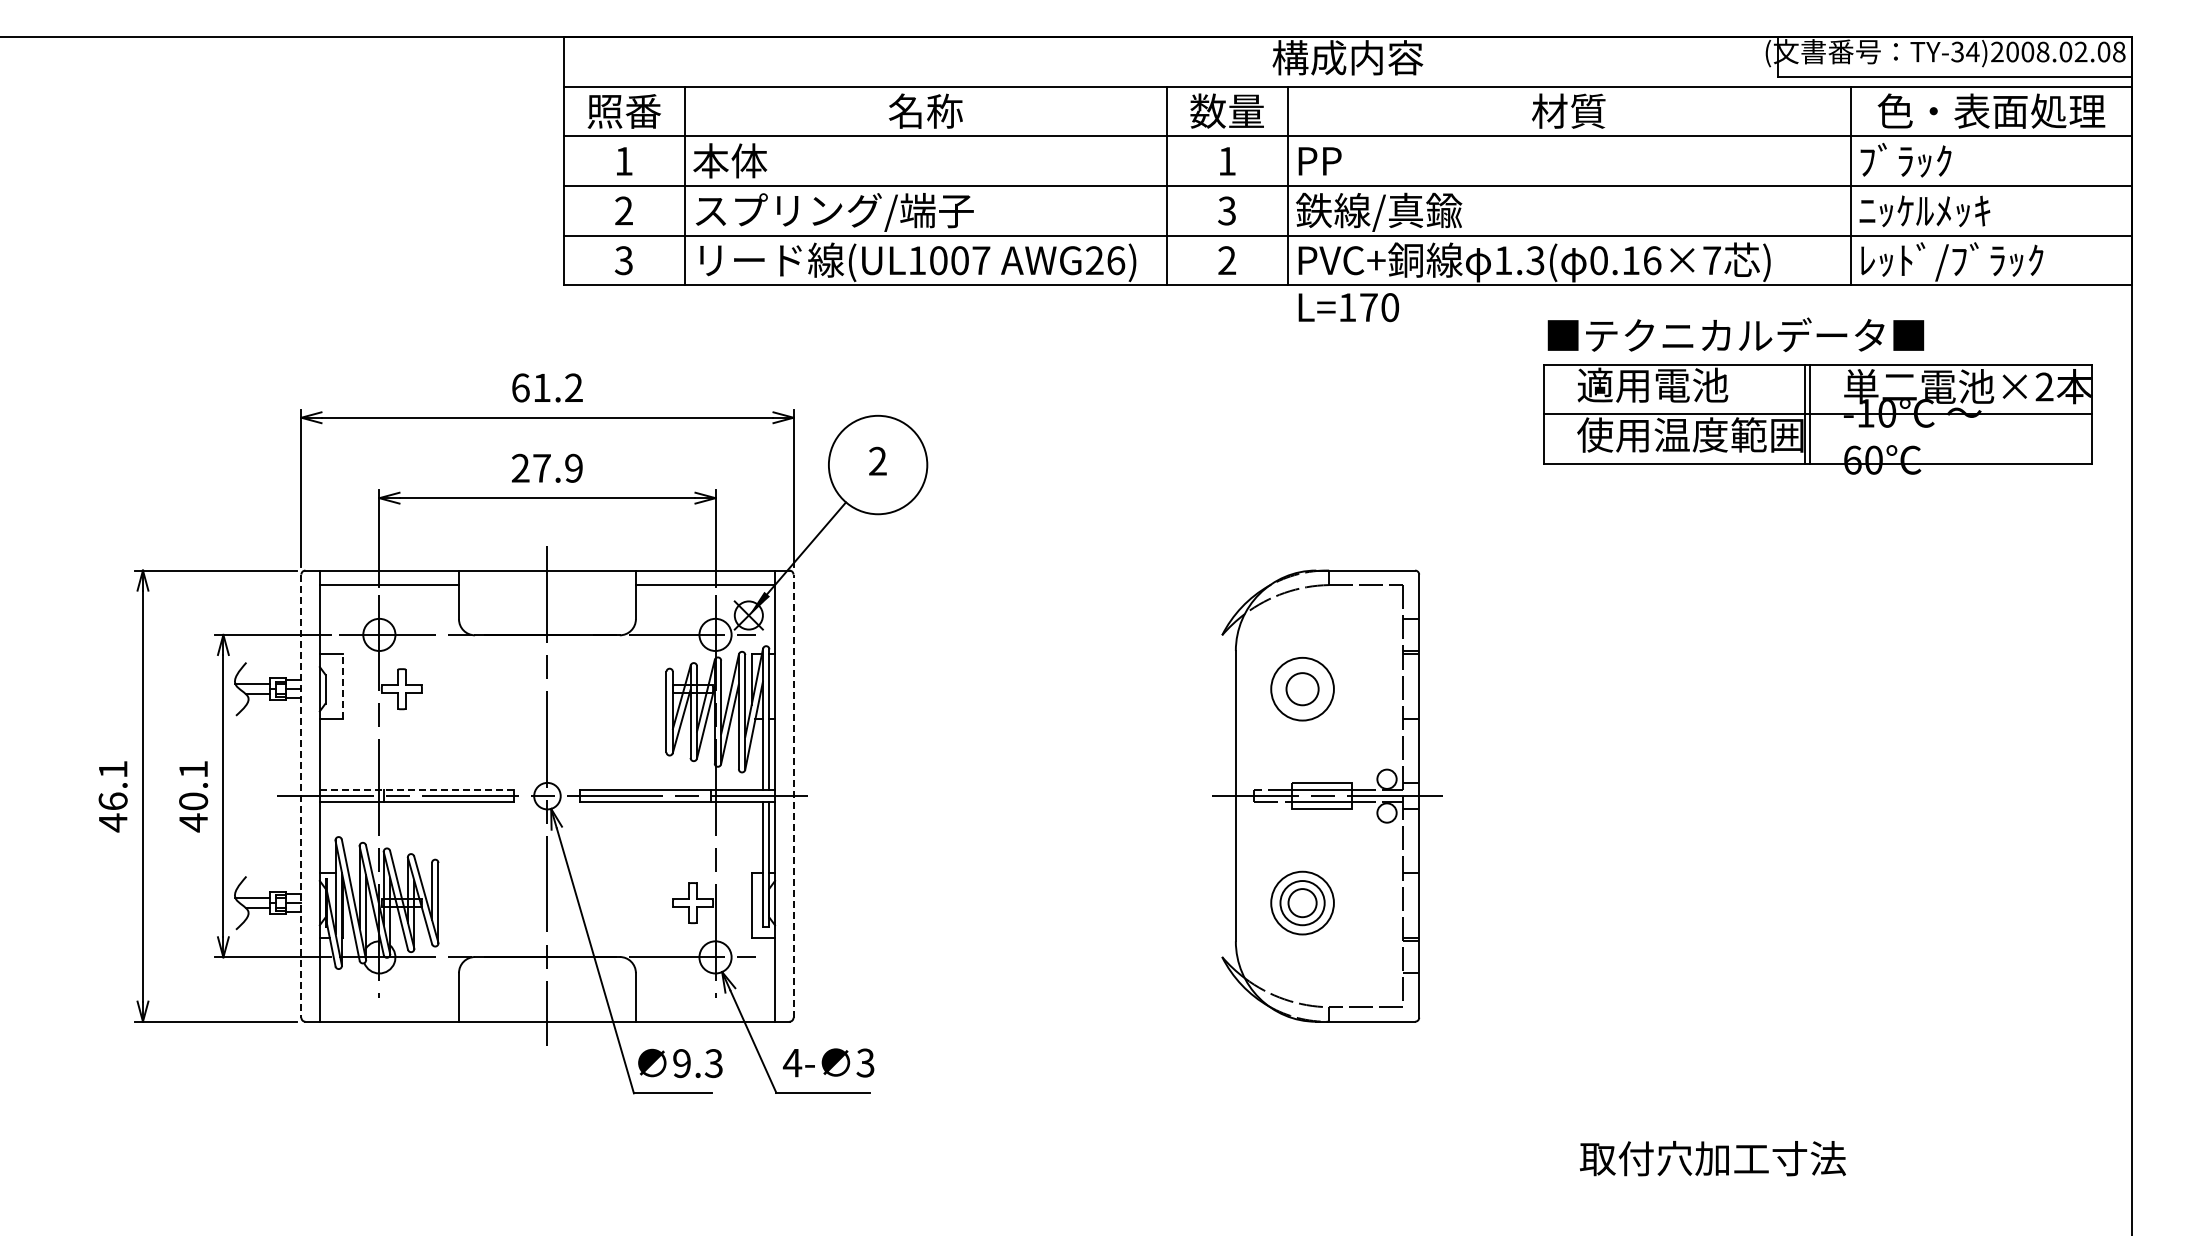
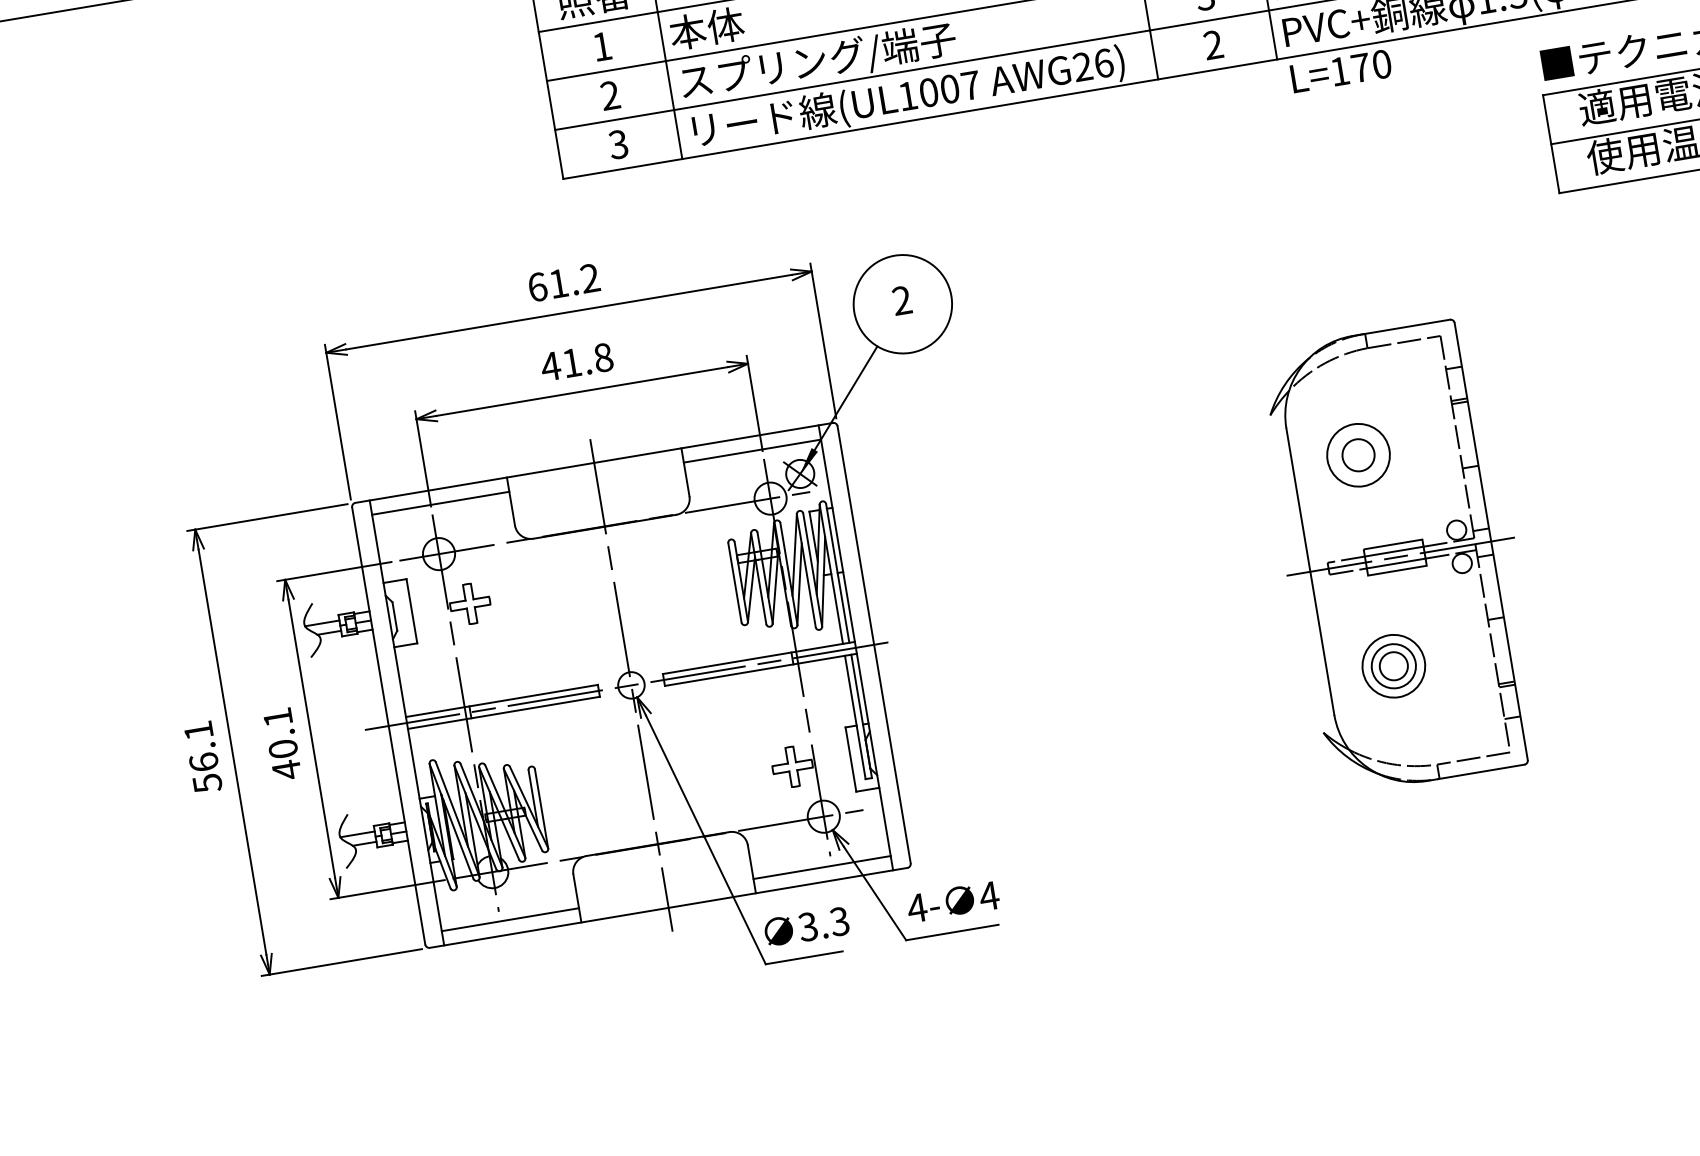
text: (546, 467) -> (576, 361), 27.9 -> 41.8
line: (343, 686) -> (412, 610), dashed -> solid
line: (417, 790) -> (502, 701), dashed -> solid
line: (301, 796) -> (388, 726), dashed -> solid
line: (793, 796) -> (874, 645), dashed -> solid
text: (113, 822) -> (207, 783), 46.1 -> 56.1
line: (389, 1007) -> (510, 919), added
line: (705, 1007) -> (822, 867), added
text: (865, 1062) -> (989, 895), 3 -> 4
text: (681, 1063) -> (807, 926), 9.3 -> 3.3

